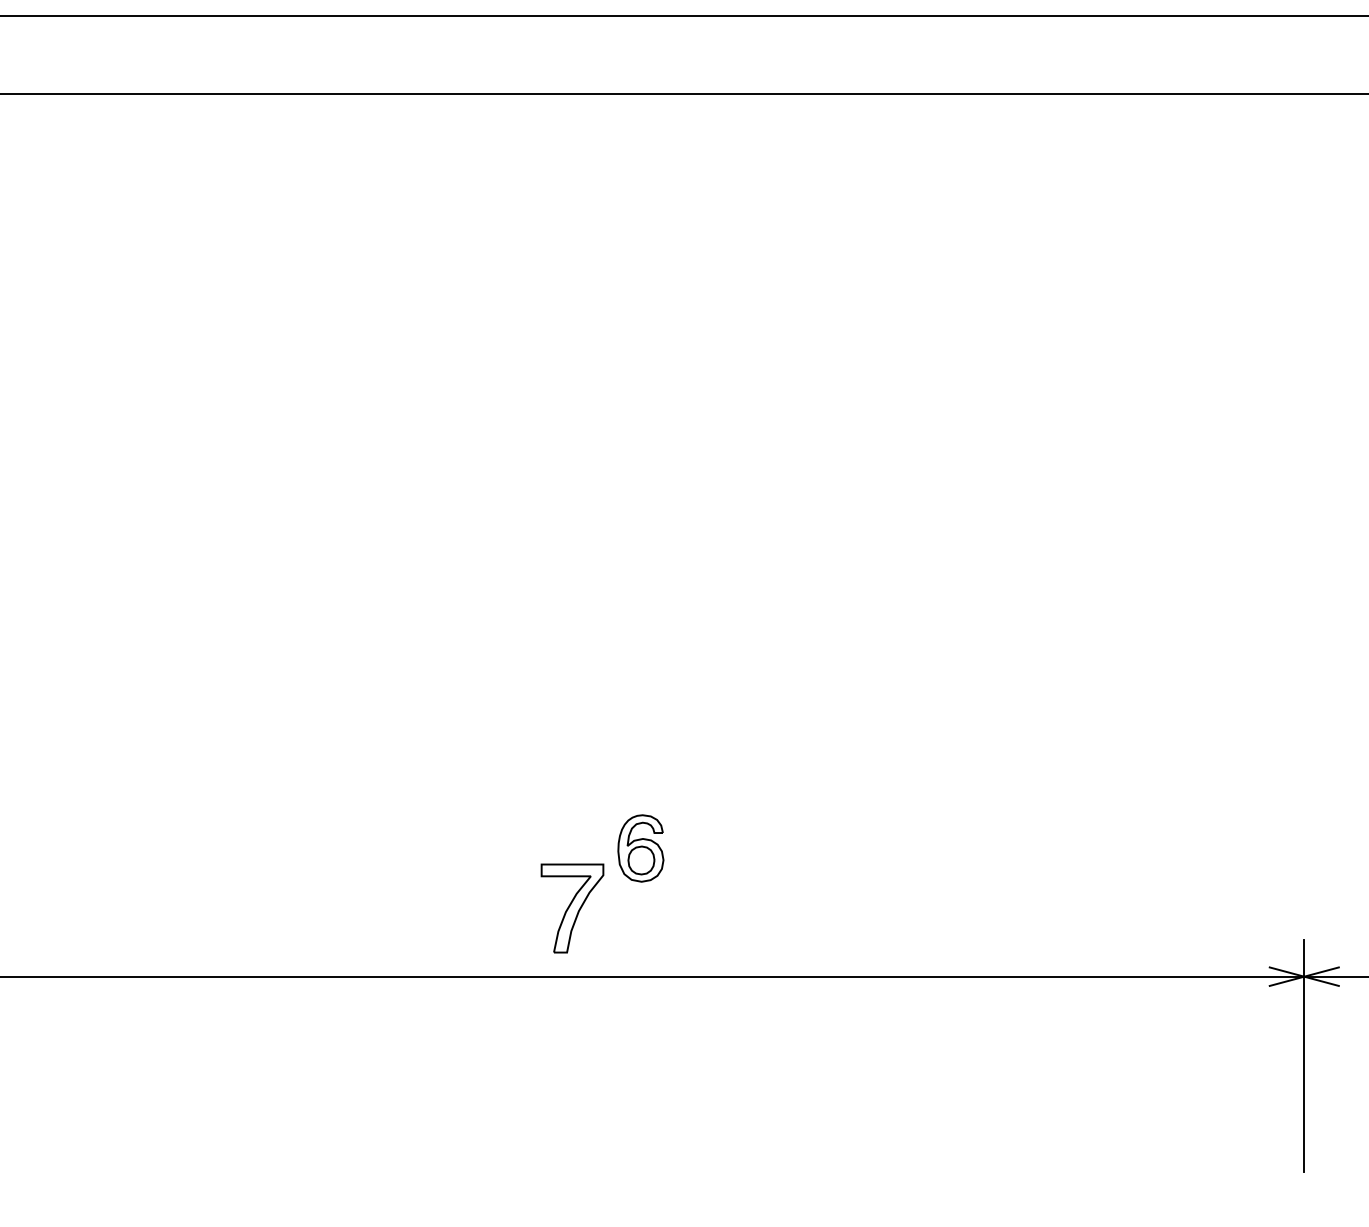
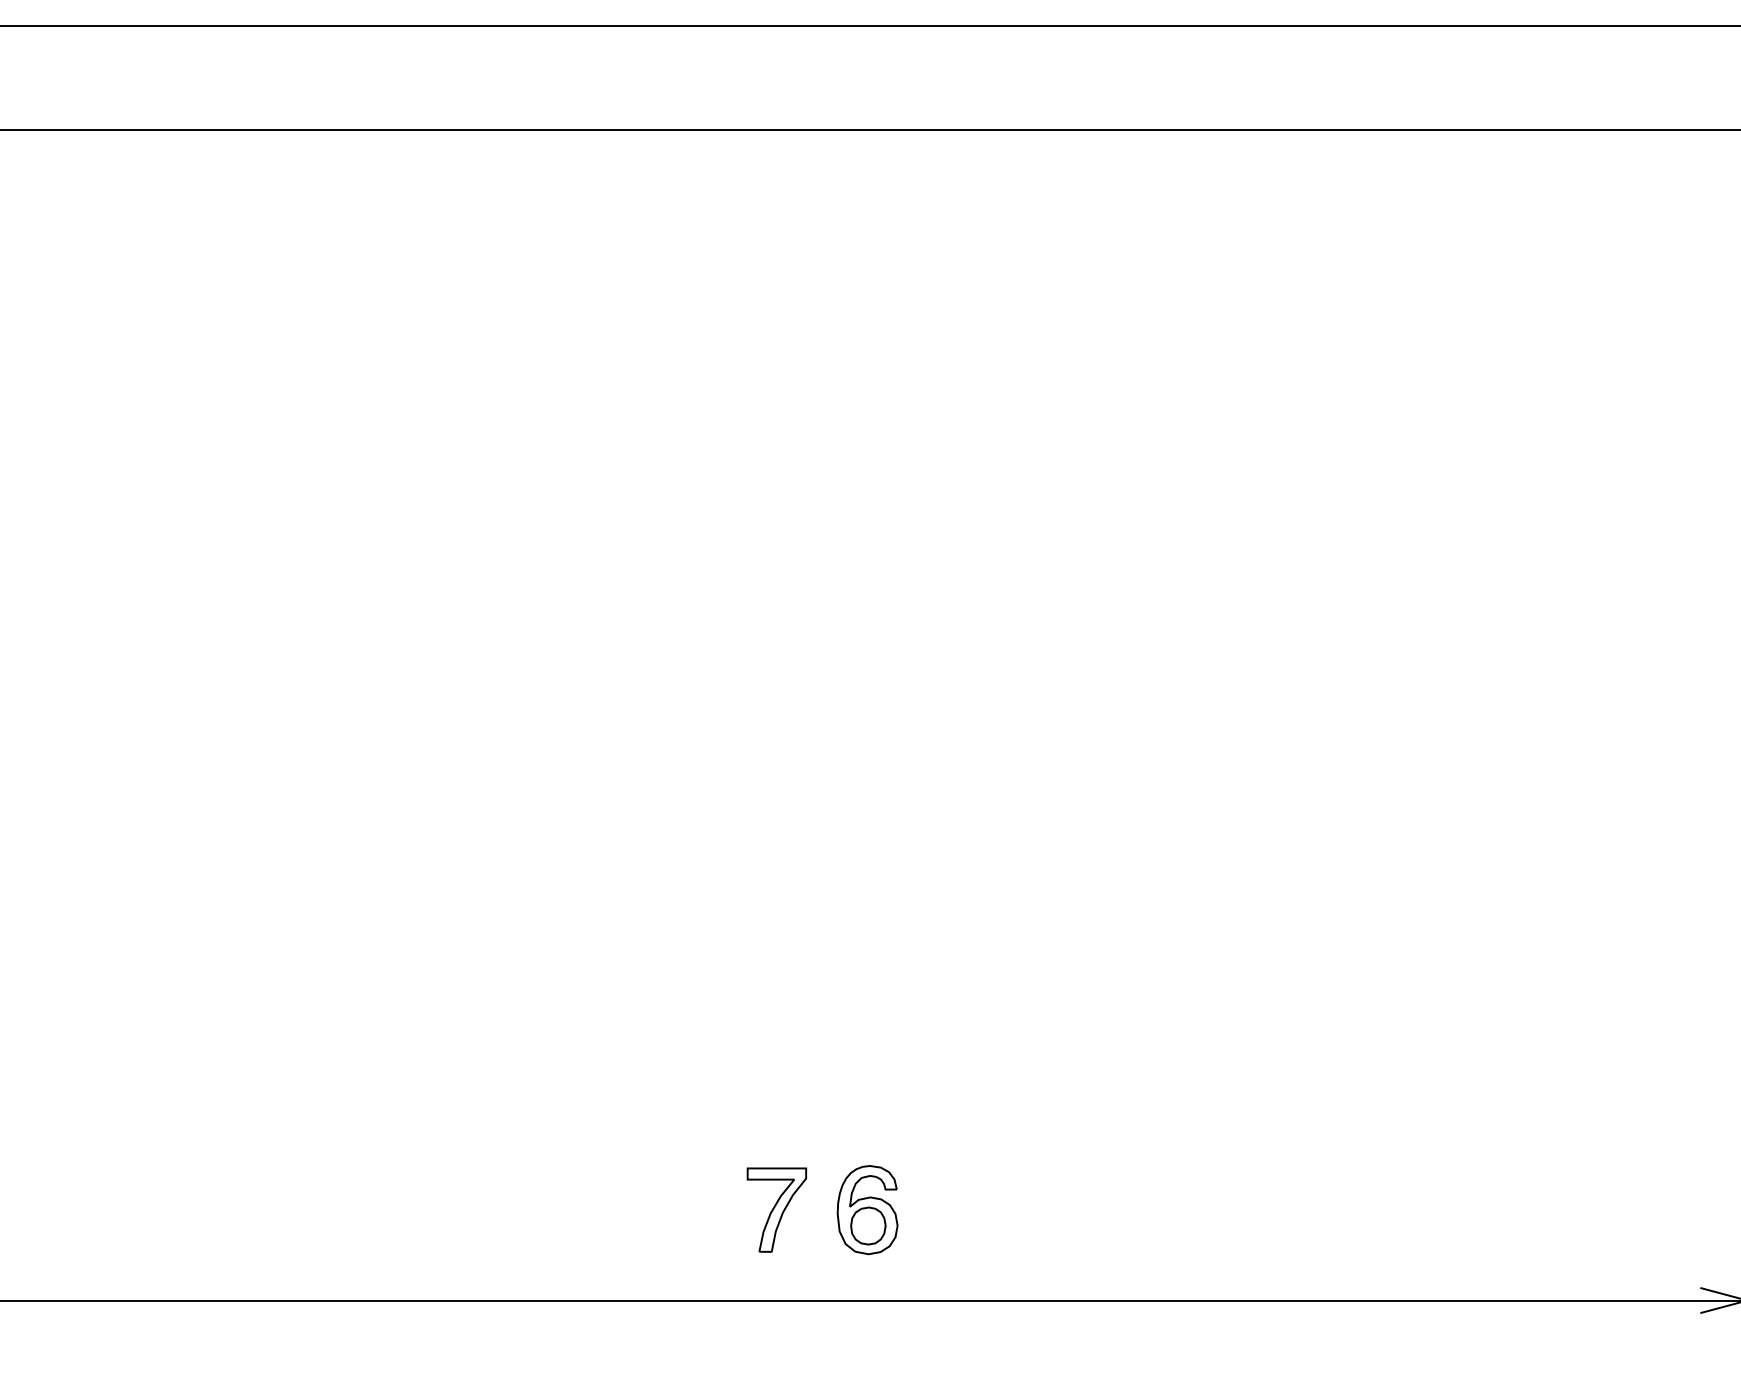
part: (640, 848) -> (867, 1210), moved
part: (572, 908) -> (776, 1210), size x0.71

